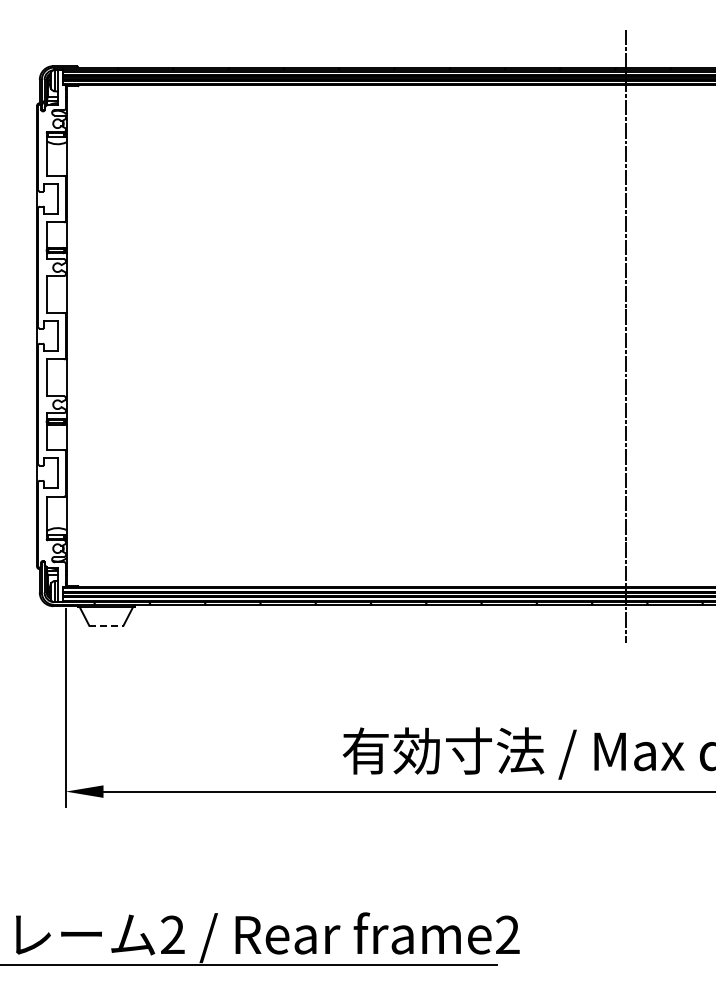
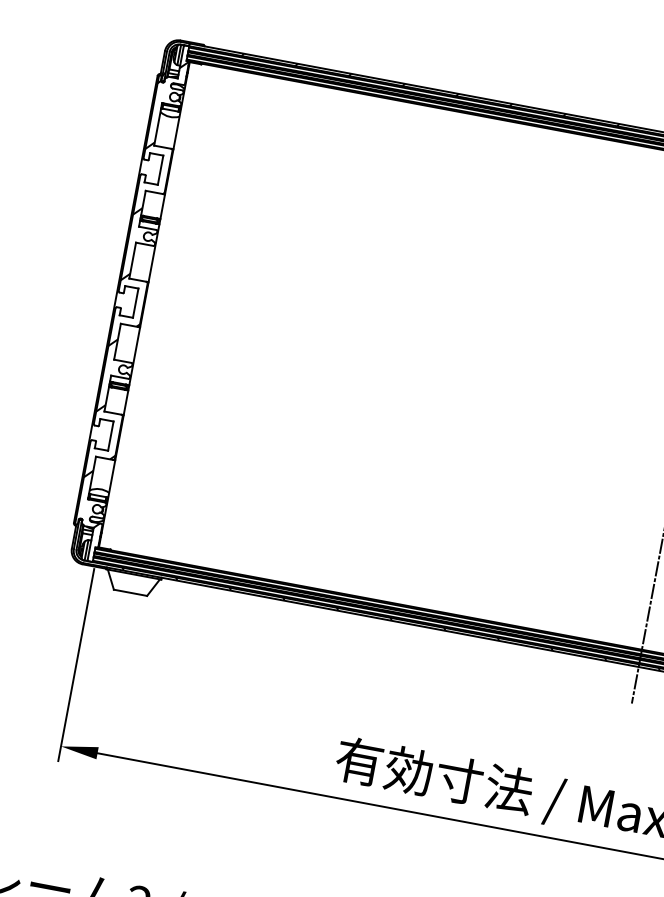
hatch: (51, 326) -> (131, 292), added
line: (106, 625) -> (130, 592), dashed -> solid

